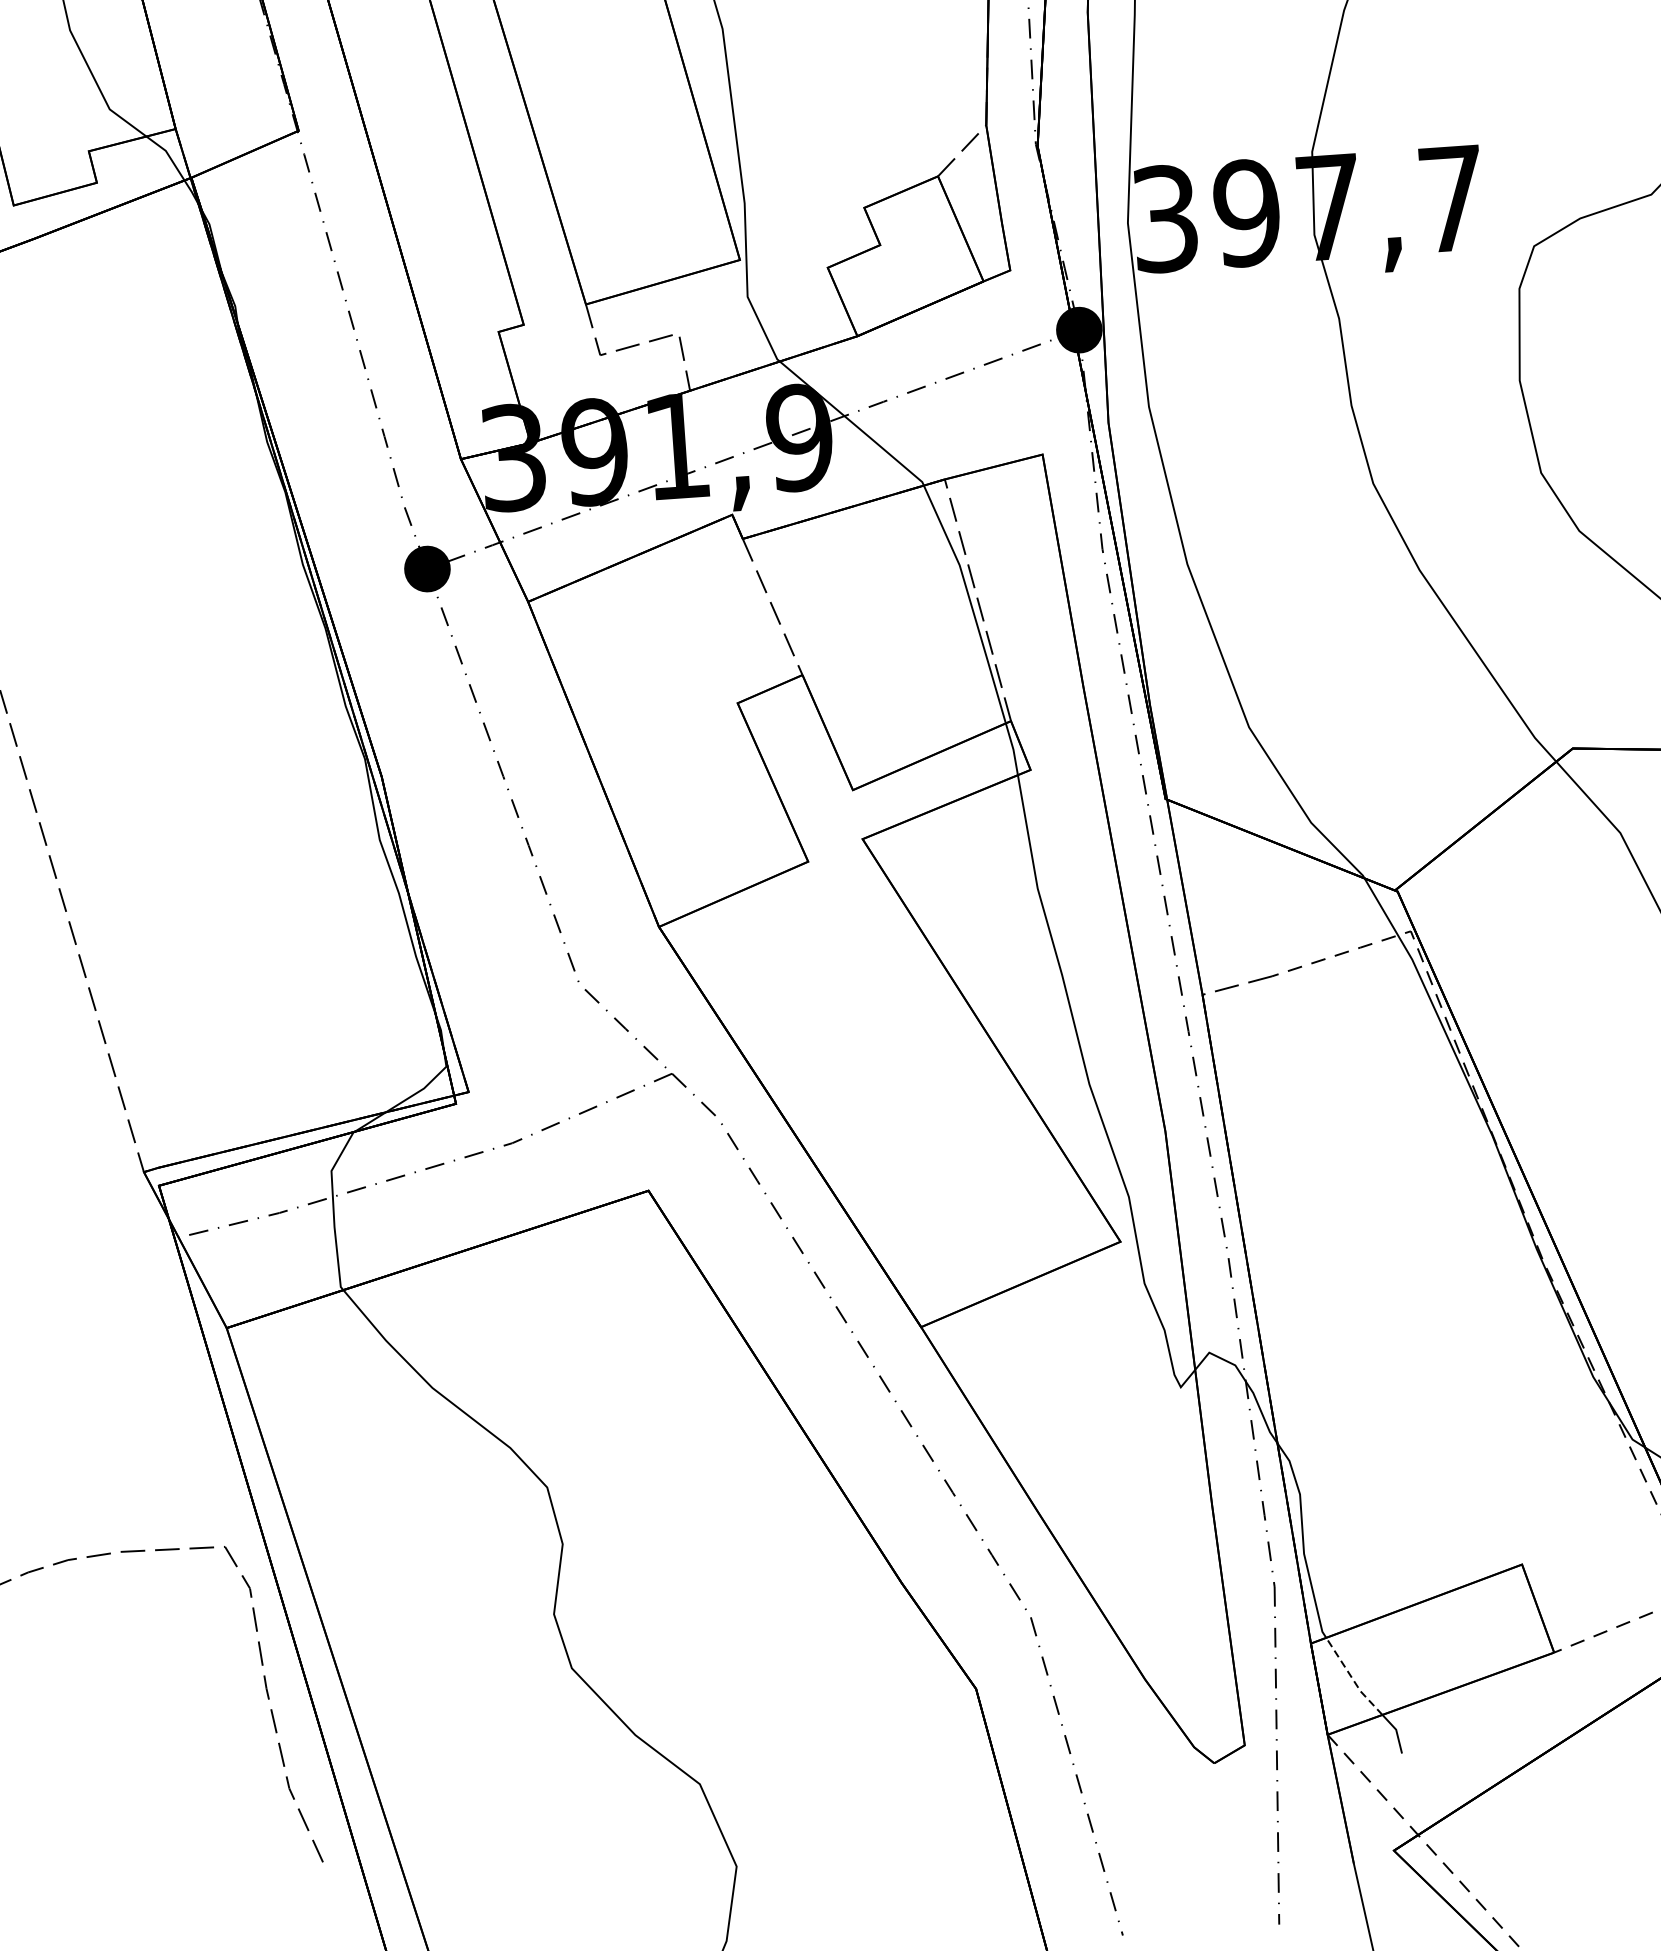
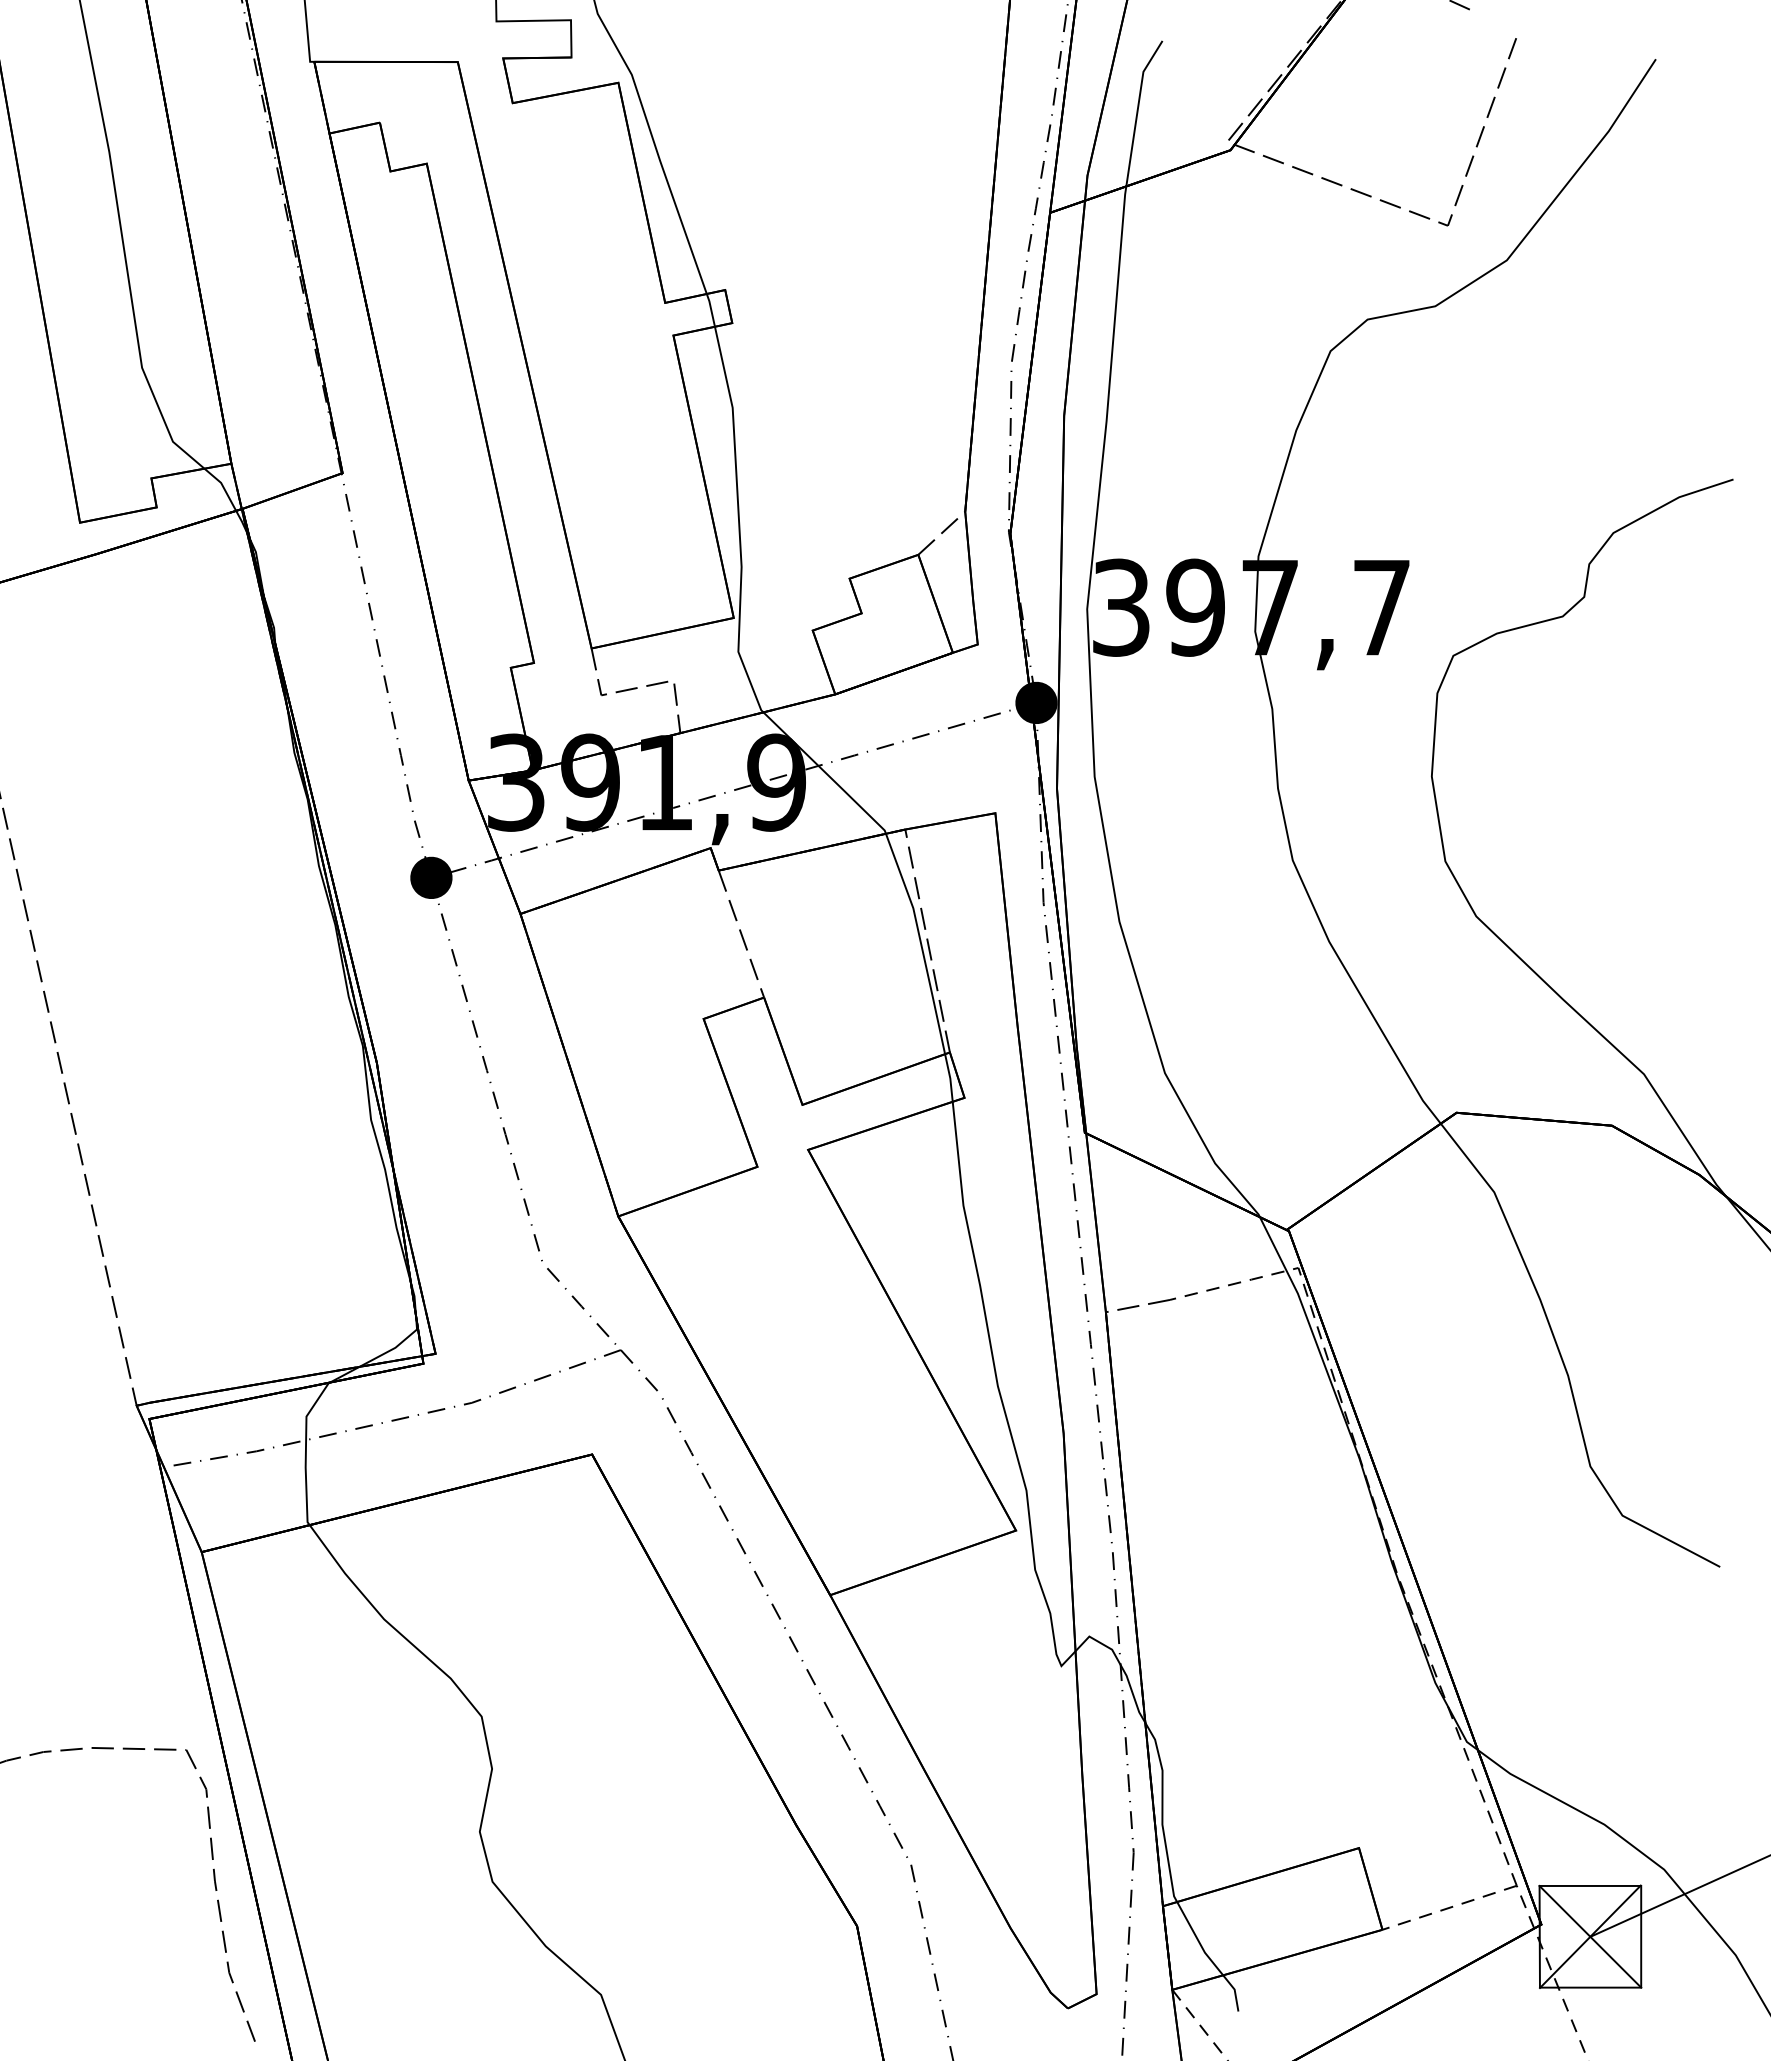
line: (1352, 1678) -> (1198, 1940), dashed -> solid

